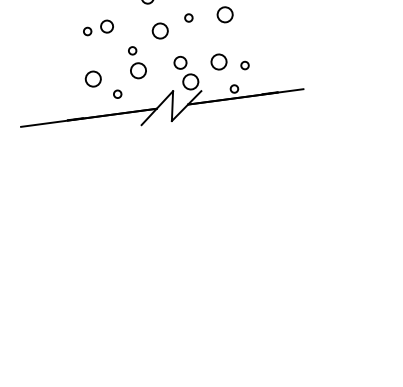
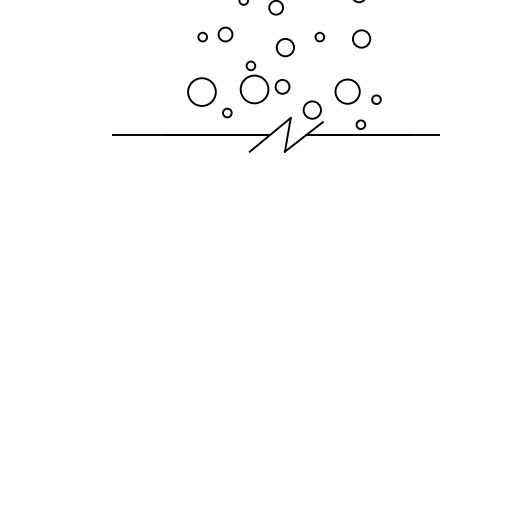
circle: (218, 61) -> (346, 91), size x1.4
circle: (180, 62) -> (282, 86), moved
circle: (138, 70) -> (254, 89), size x1.6
circle: (92, 78) -> (201, 91), size x1.6

